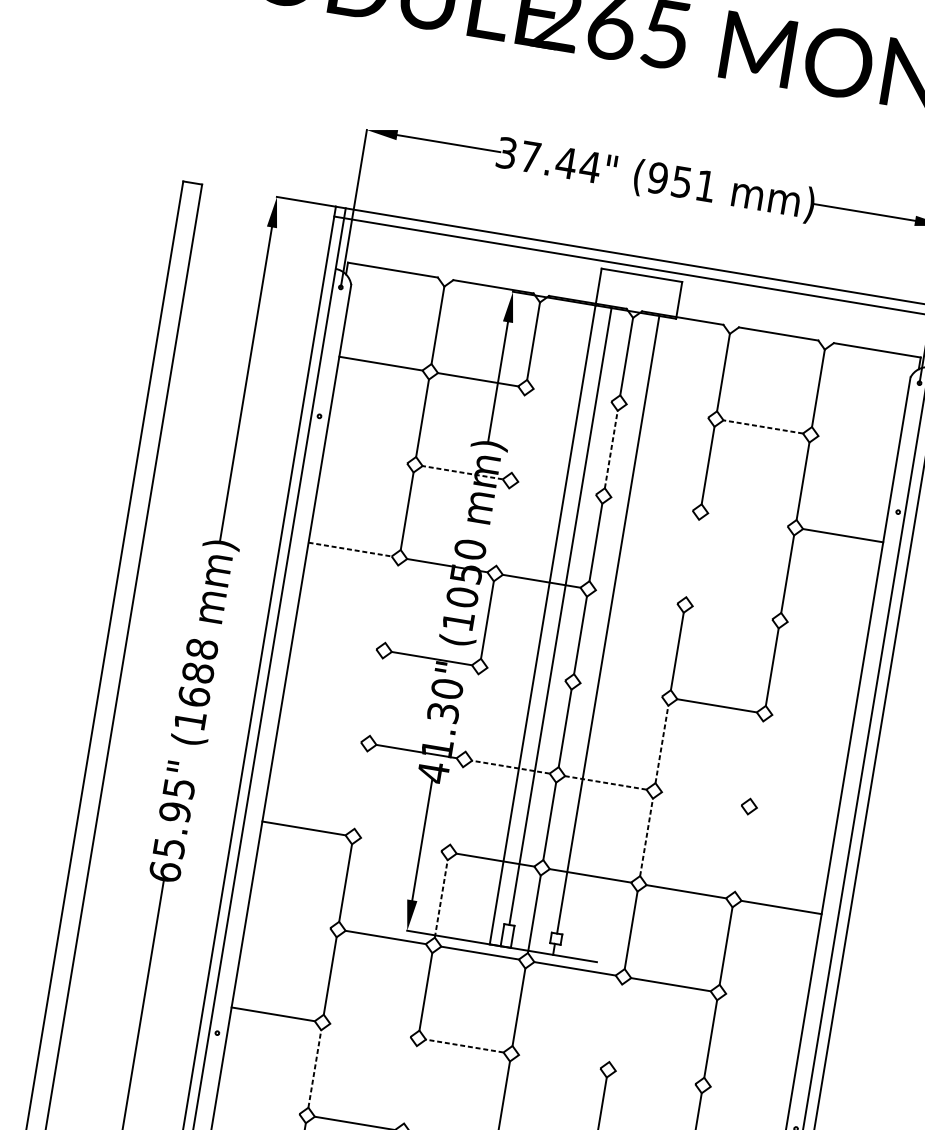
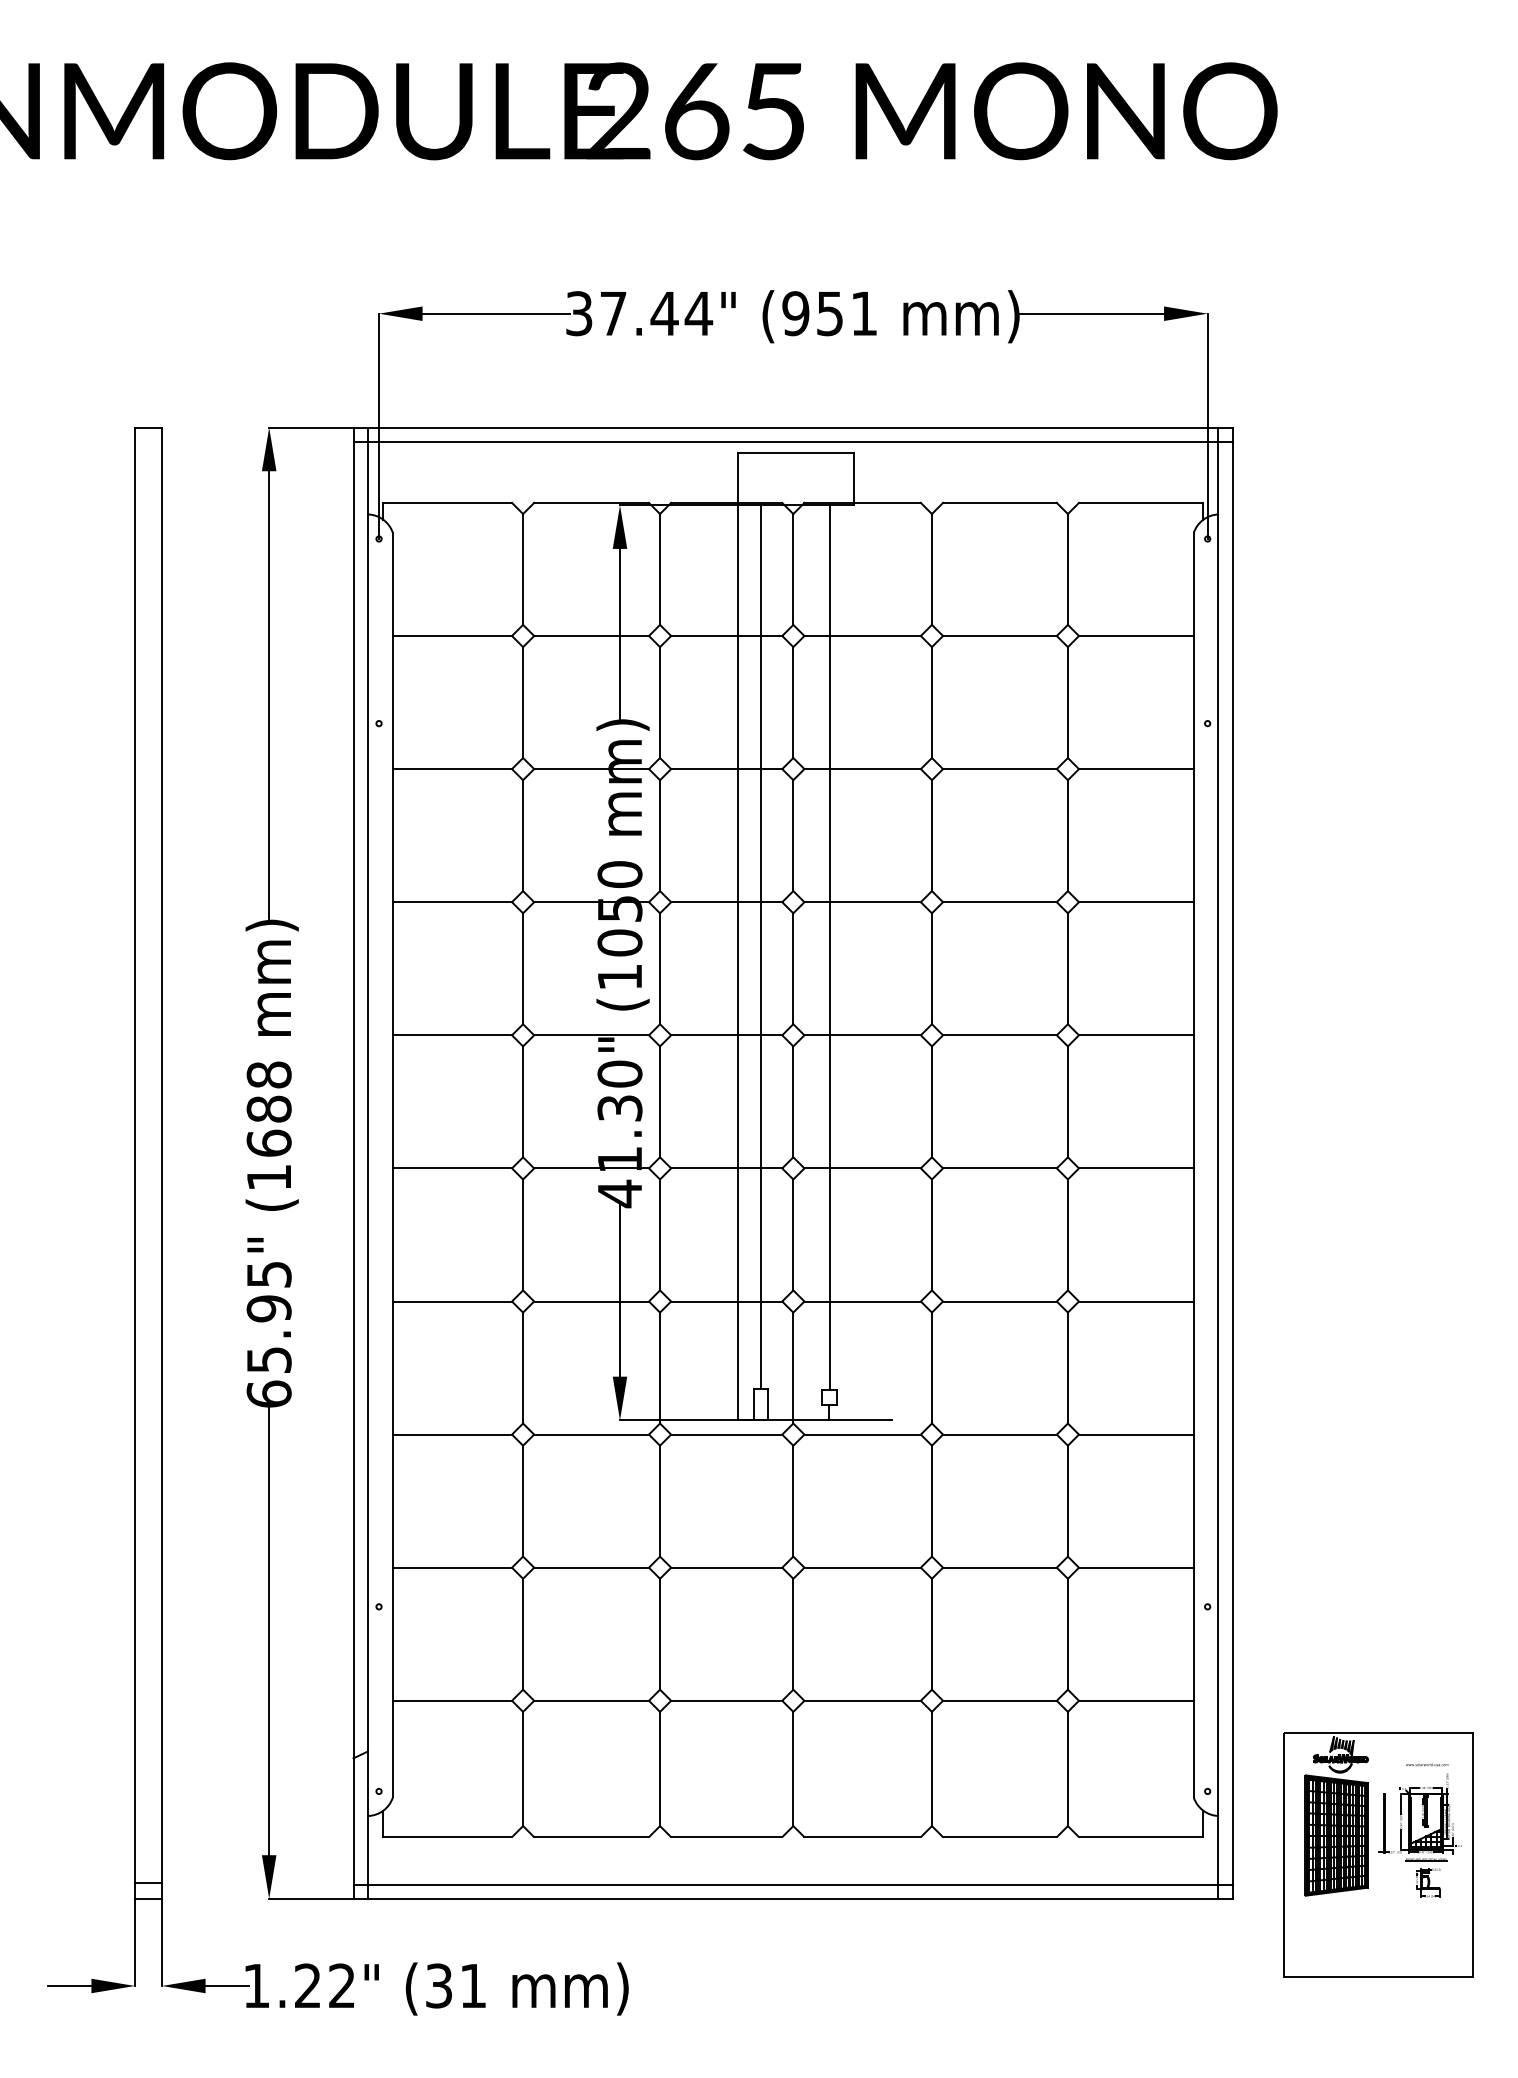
line: (572, 395) -> (726, 636), added
line: (667, 411) -> (862, 636), added
line: (762, 427) -> (999, 636), dashed -> solid
line: (518, 434) -> (660, 702), added
line: (858, 443) -> (1136, 636), added
line: (611, 449) -> (793, 702), dashed -> solid
line: (365, 456) -> (452, 769), added
line: (462, 472) -> (591, 769), dashed -> solid
line: (556, 488) -> (726, 769), added
line: (651, 504) -> (862, 769), added
line: (747, 520) -> (999, 769), added
line: (503, 527) -> (660, 835), added
line: (350, 549) -> (452, 902), dashed -> solid
line: (692, 558) -> (931, 835), added
line: (636, 597) -> (862, 902), added
line: (392, 604) -> (523, 968), added
line: (732, 613) -> (999, 902), added
line: (827, 628) -> (1136, 902), added
line: (334, 642) -> (452, 1035), added
line: (526, 674) -> (726, 1035), added
line: (621, 690) -> (862, 1035), added
line: (376, 696) -> (523, 1101), added
line: (472, 712) -> (660, 1101), added
line: (812, 721) -> (1136, 1035), added
line: (319, 735) -> (452, 1168), added
line: (661, 744) -> (931, 1101), dashed -> solid
line: (756, 759) -> (1067, 1101), added
line: (510, 767) -> (726, 1168), dashed -> solid
line: (605, 782) -> (862, 1168), dashed -> solid
line: (361, 789) -> (523, 1234), added
line: (701, 798) -> (999, 1168), added
line: (457, 805) -> (660, 1234), added
line: (797, 814) -> (1136, 1168), added
line: (646, 837) -> (931, 1234), dashed -> solid
line: (401, 844) -> (591, 1301), added
line: (741, 852) -> (1067, 1234), added
line: (441, 898) -> (660, 1367), dashed -> solid
line: (288, 921) -> (452, 1434), added
line: (766, 1000) -> (1136, 1434), added
line: (615, 1022) -> (931, 1500), added
line: (370, 1030) -> (591, 1567), added
line: (464, 1045) -> (726, 1567), dashed -> solid
line: (559, 1061) -> (862, 1567), added
line: (315, 1068) -> (523, 1633), dashed -> solid
line: (655, 1077) -> (999, 1567), added
line: (410, 1084) -> (660, 1633), added
line: (750, 1093) -> (1136, 1567), added
line: (257, 1107) -> (452, 1700), added

